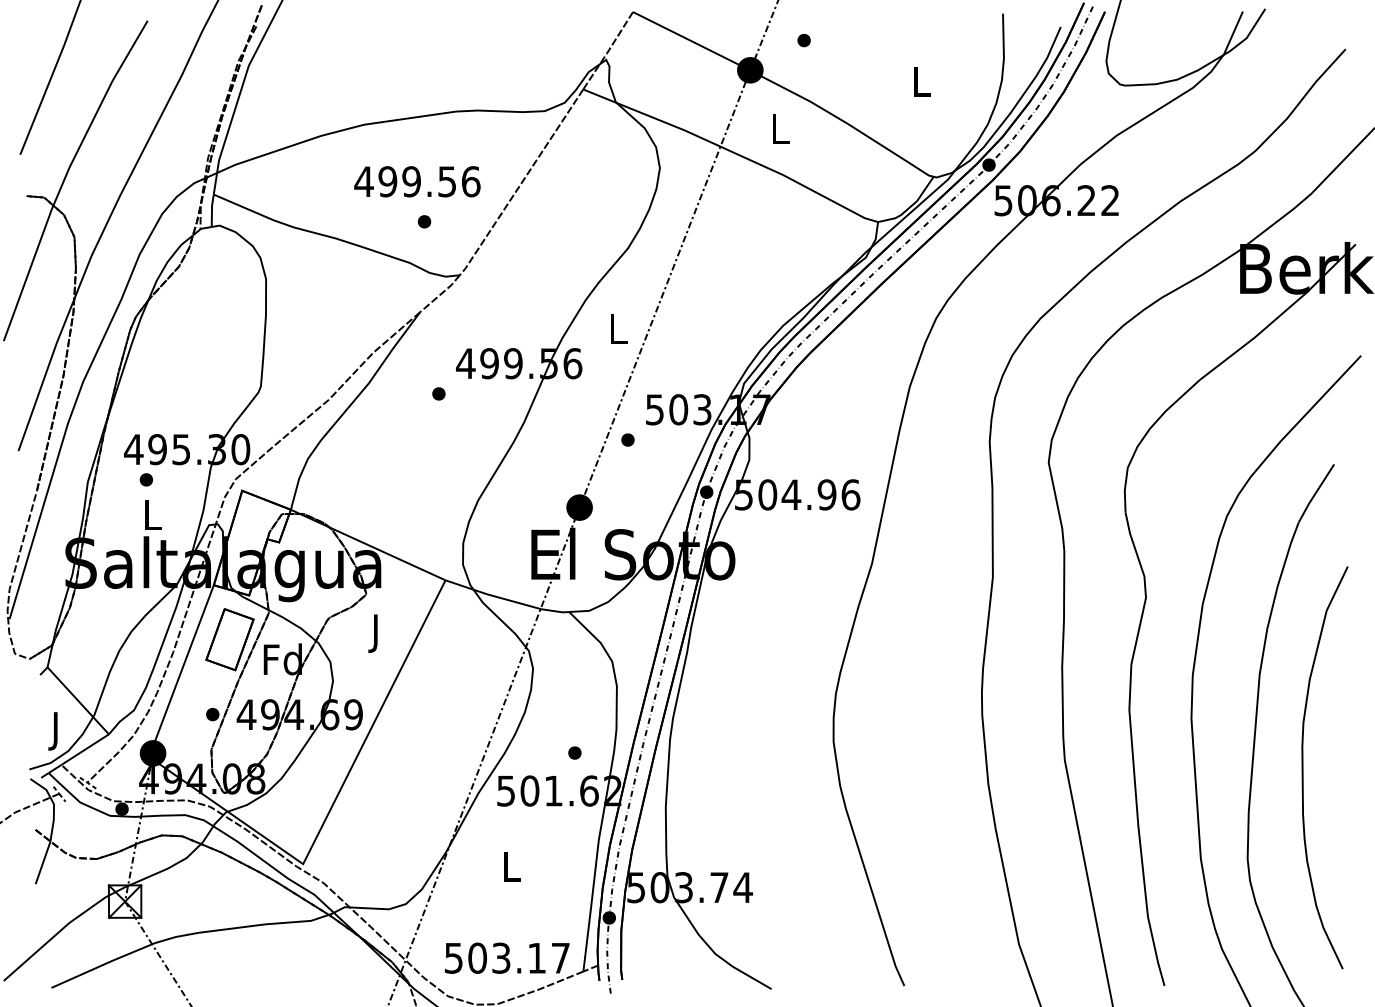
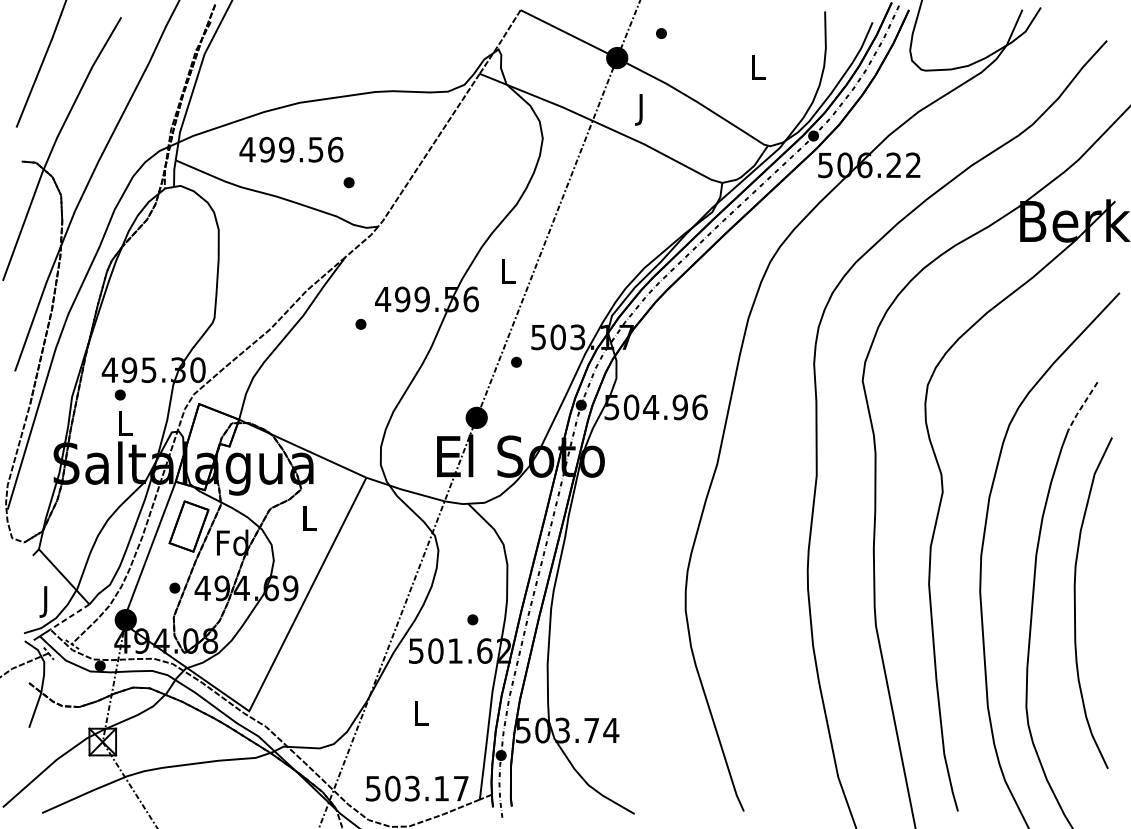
text: (780, 133) -> (642, 110), L -> J
text: (417, 181) -> (291, 149), moved
line: (1315, 493) -> (1082, 406), solid -> dashed
text: (376, 633) -> (309, 521), J -> L
line: (84, 749) -> (69, 616), solid -> dashed
curve: (1303, 767) -> (1075, 602), moved

